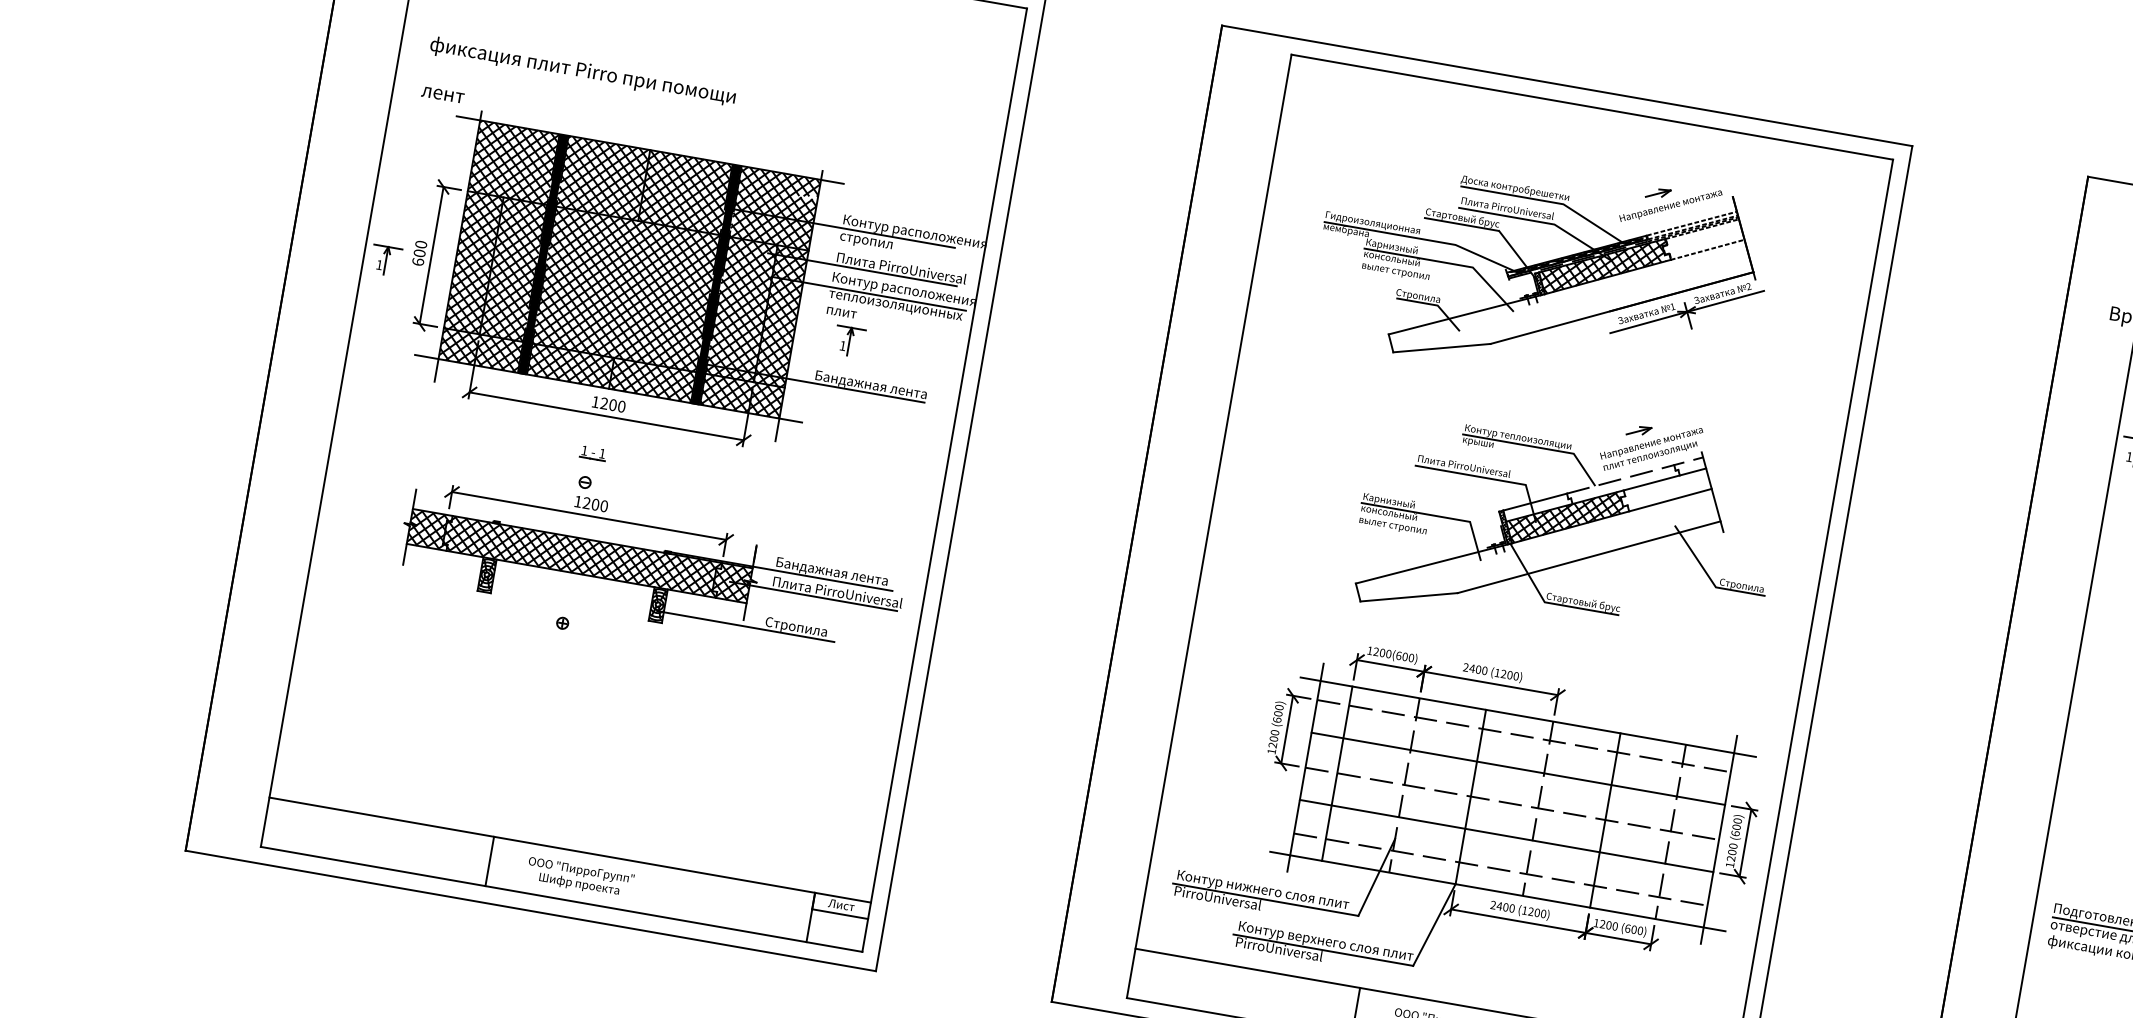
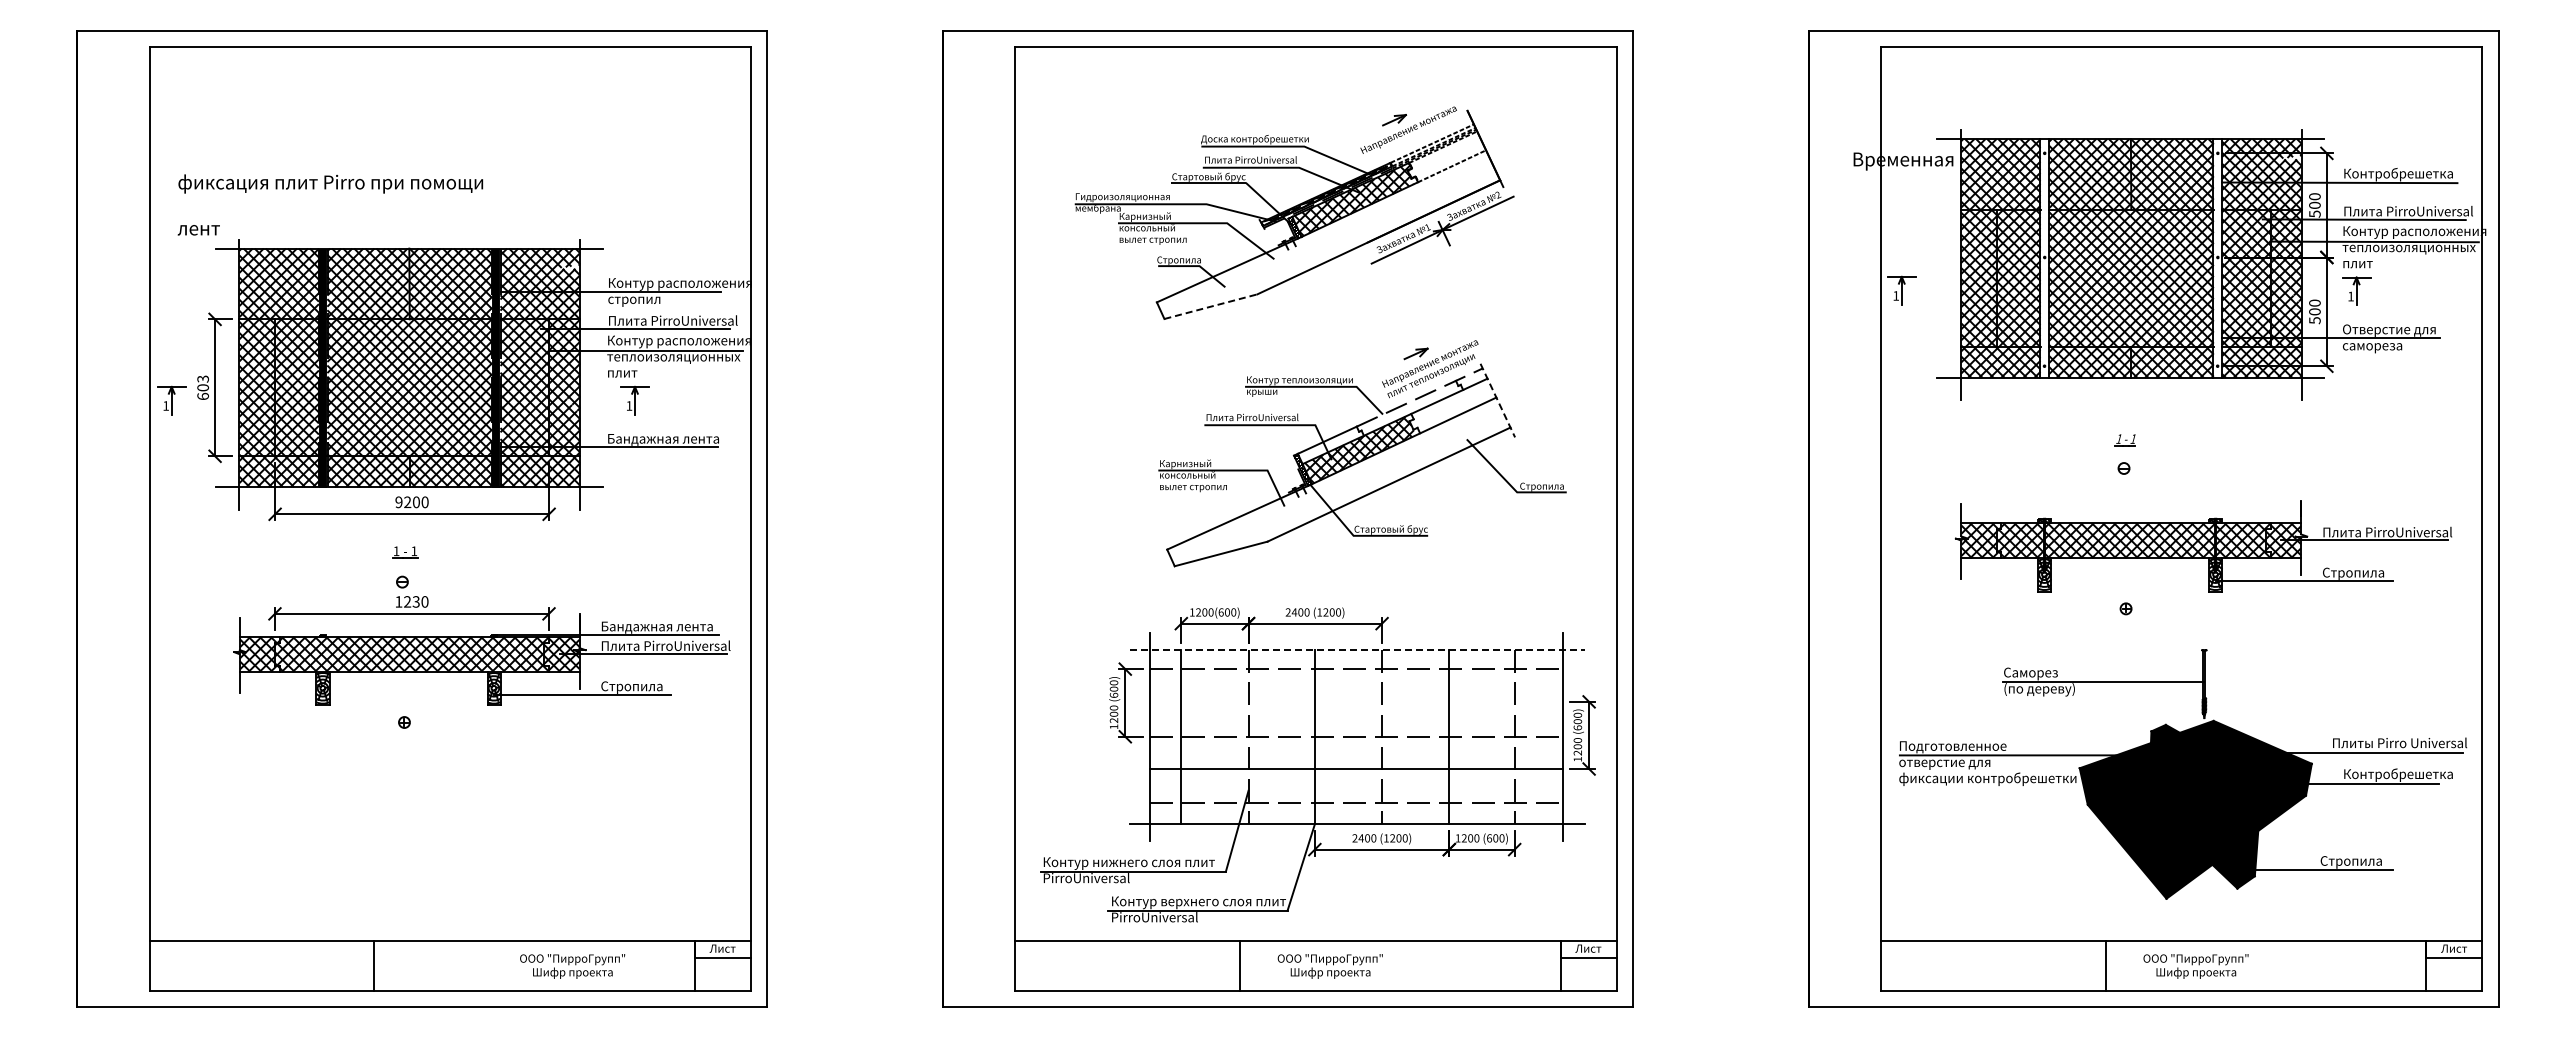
text: (420, 243) -> (202, 378), 600 -> 603
line: (1442, 348) -> (1211, 306), solid -> dashed
text: (595, 402) -> (398, 502), 1200 -> 9200
line: (1712, 492) -> (1497, 400), solid -> dashed
text: (594, 504) -> (415, 601), 1200 -> 1230
line: (1528, 717) -> (1357, 650), solid -> dashed
line: (1517, 768) -> (1355, 701), removed
text: (580, 877) -> (572, 966), moved

